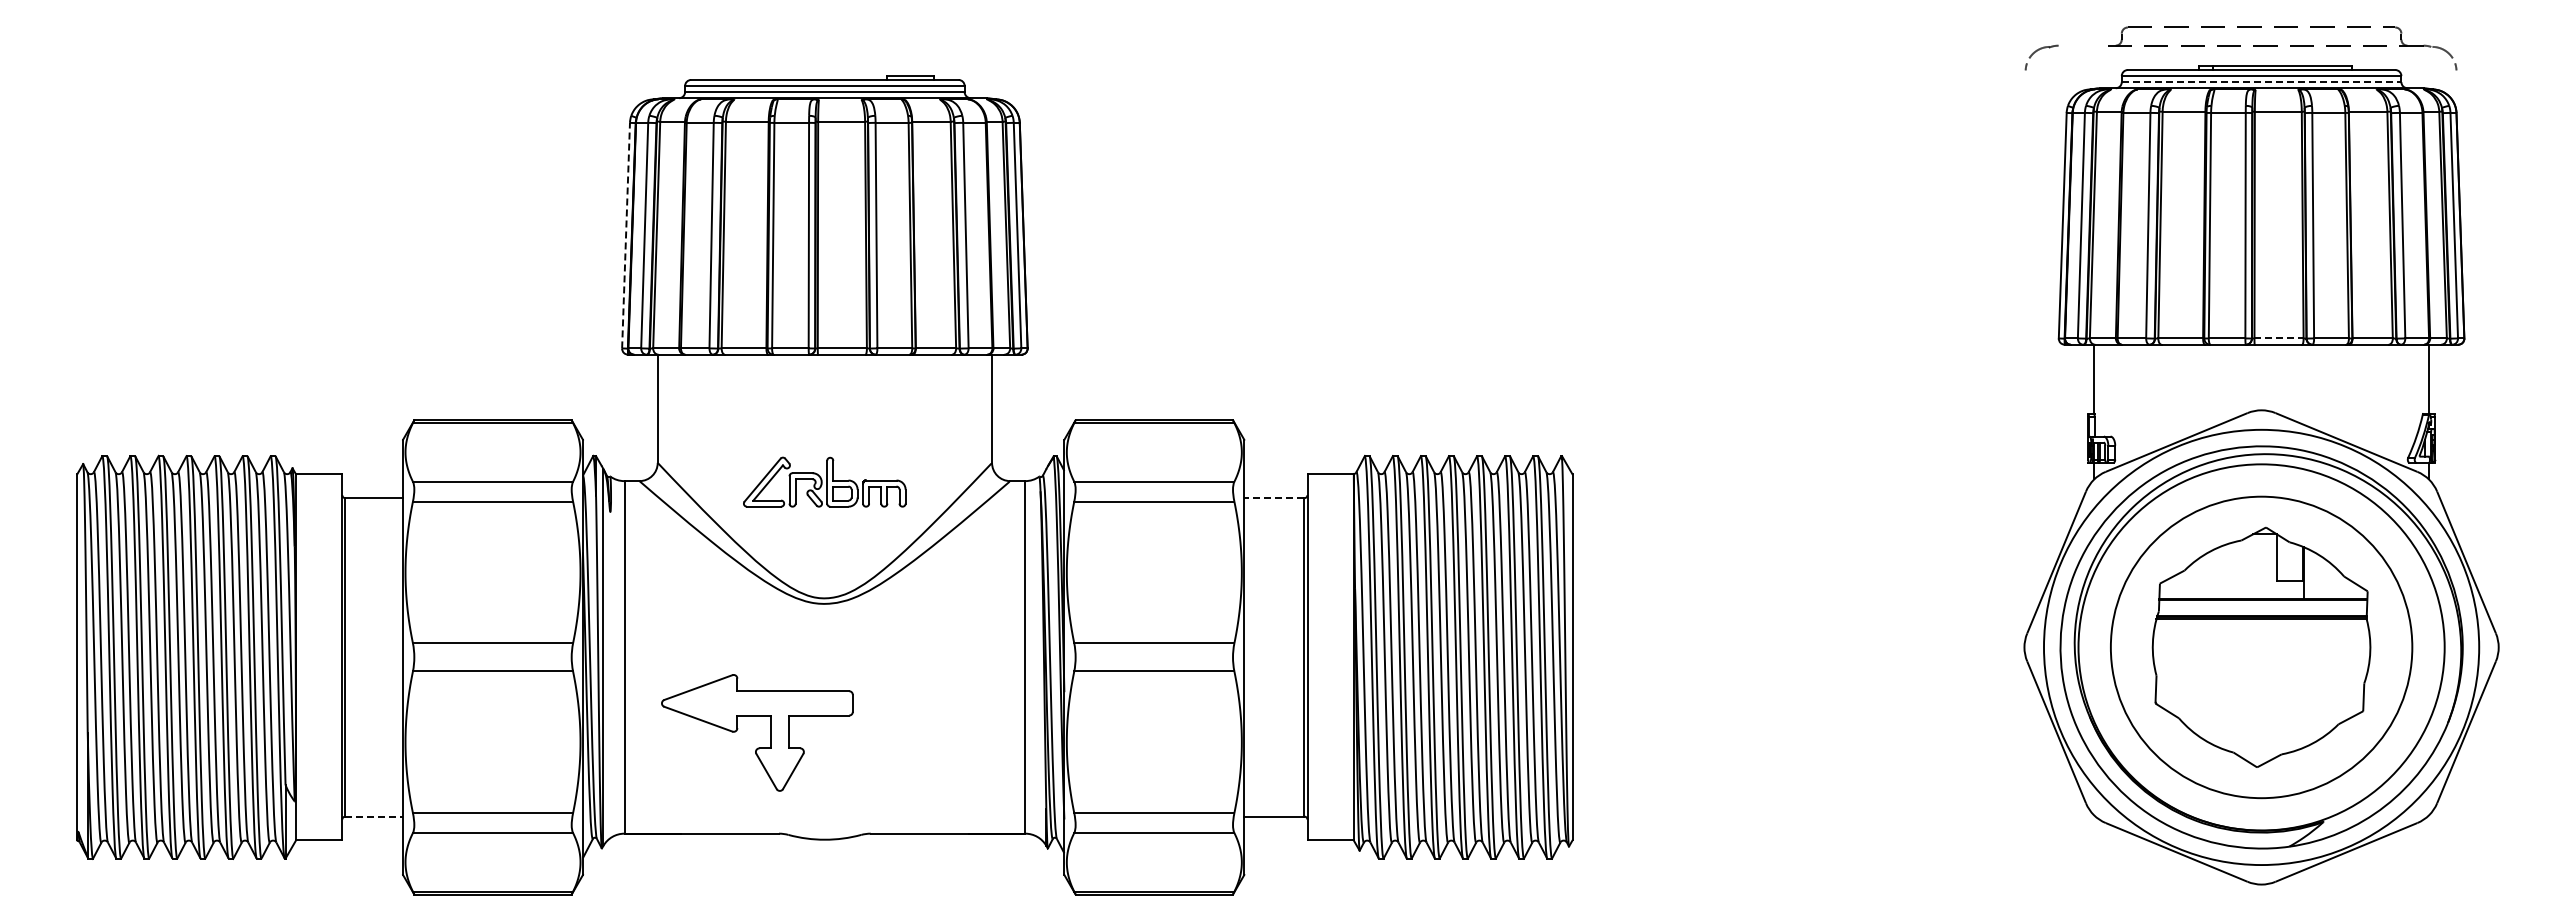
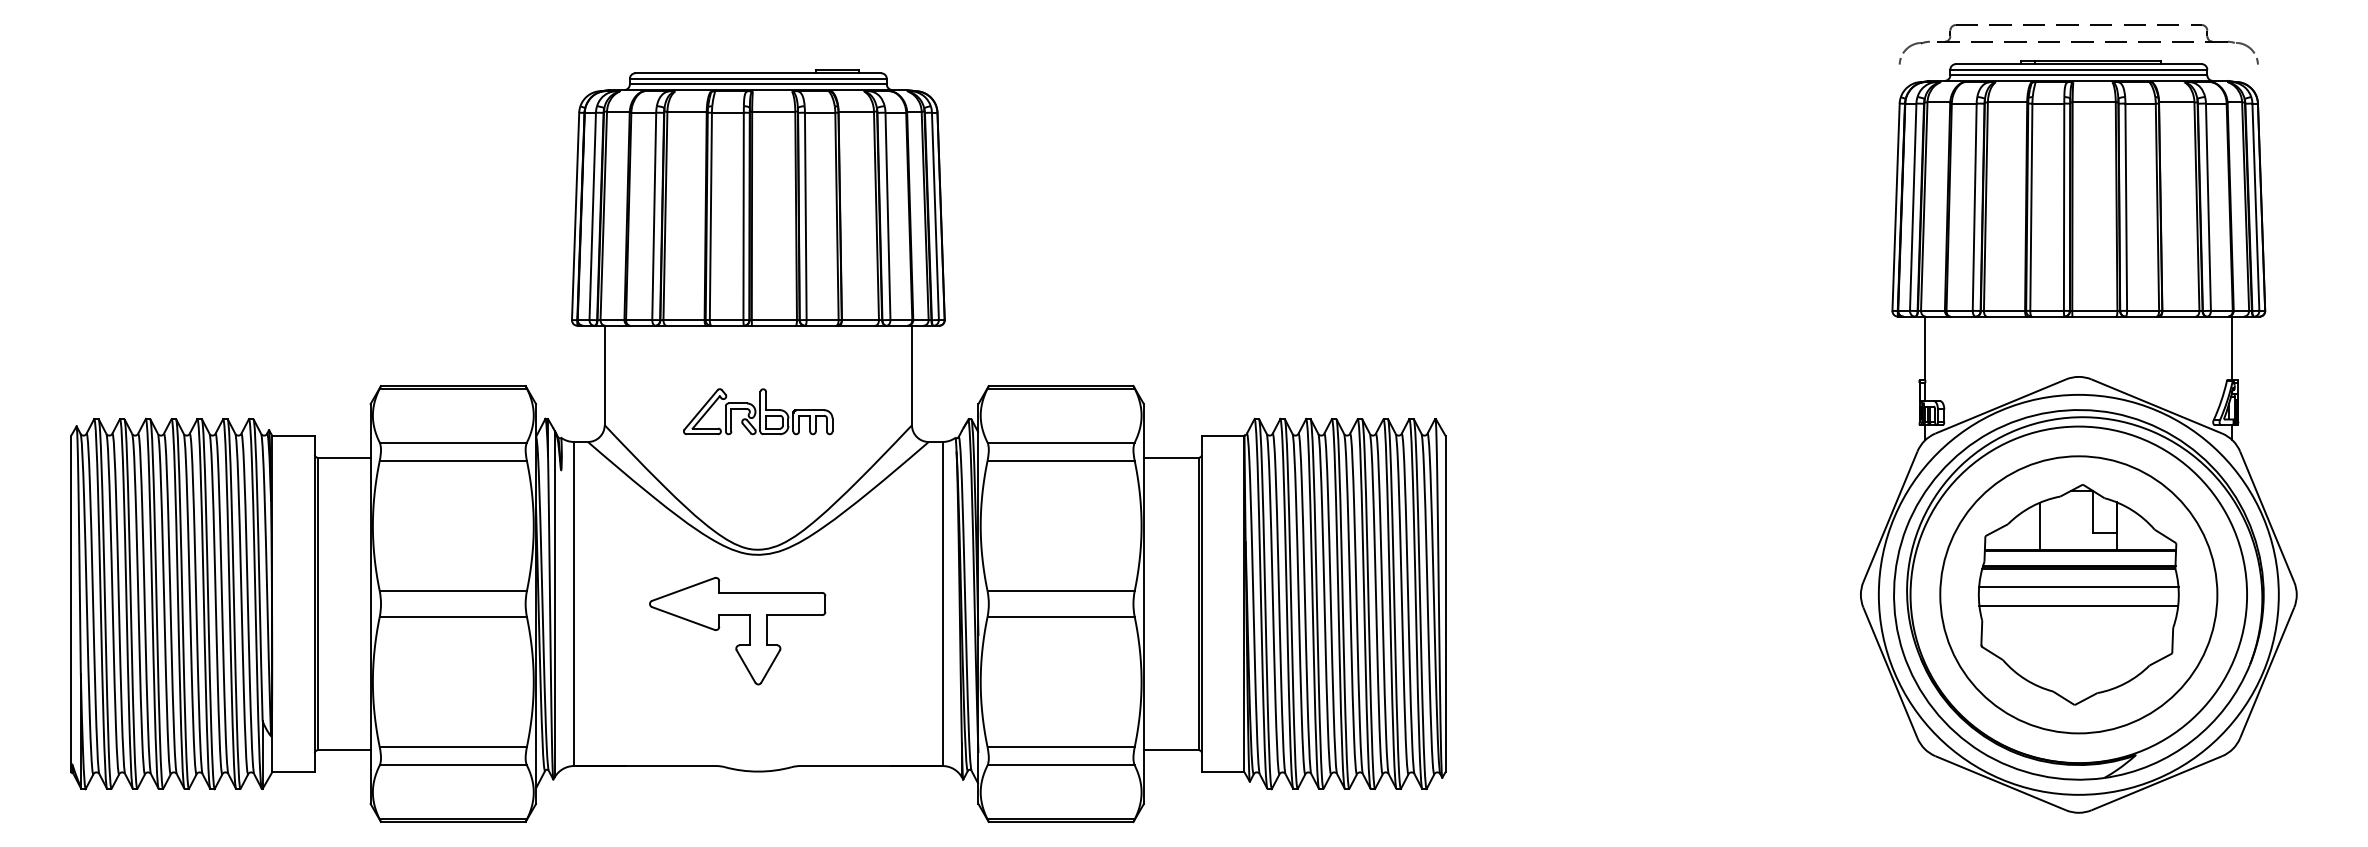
part: (2036, 52) -> (1909, 48), moved
line: (2261, 82) -> (2078, 75), dashed -> solid
line: (626, 235) -> (576, 216), dashed -> solid
line: (2279, 338) -> (2095, 310), dashed -> solid
part: (824, 481) -> (757, 411), moved
line: (1273, 498) -> (1170, 457), dashed -> solid
line: (2219, 572) -> (2040, 525), added
line: (2261, 638) -> (2078, 586), added
line: (2261, 659) -> (2078, 605), added
part: (770, 732) -> (749, 630), moved
line: (374, 816) -> (344, 750), dashed -> solid

